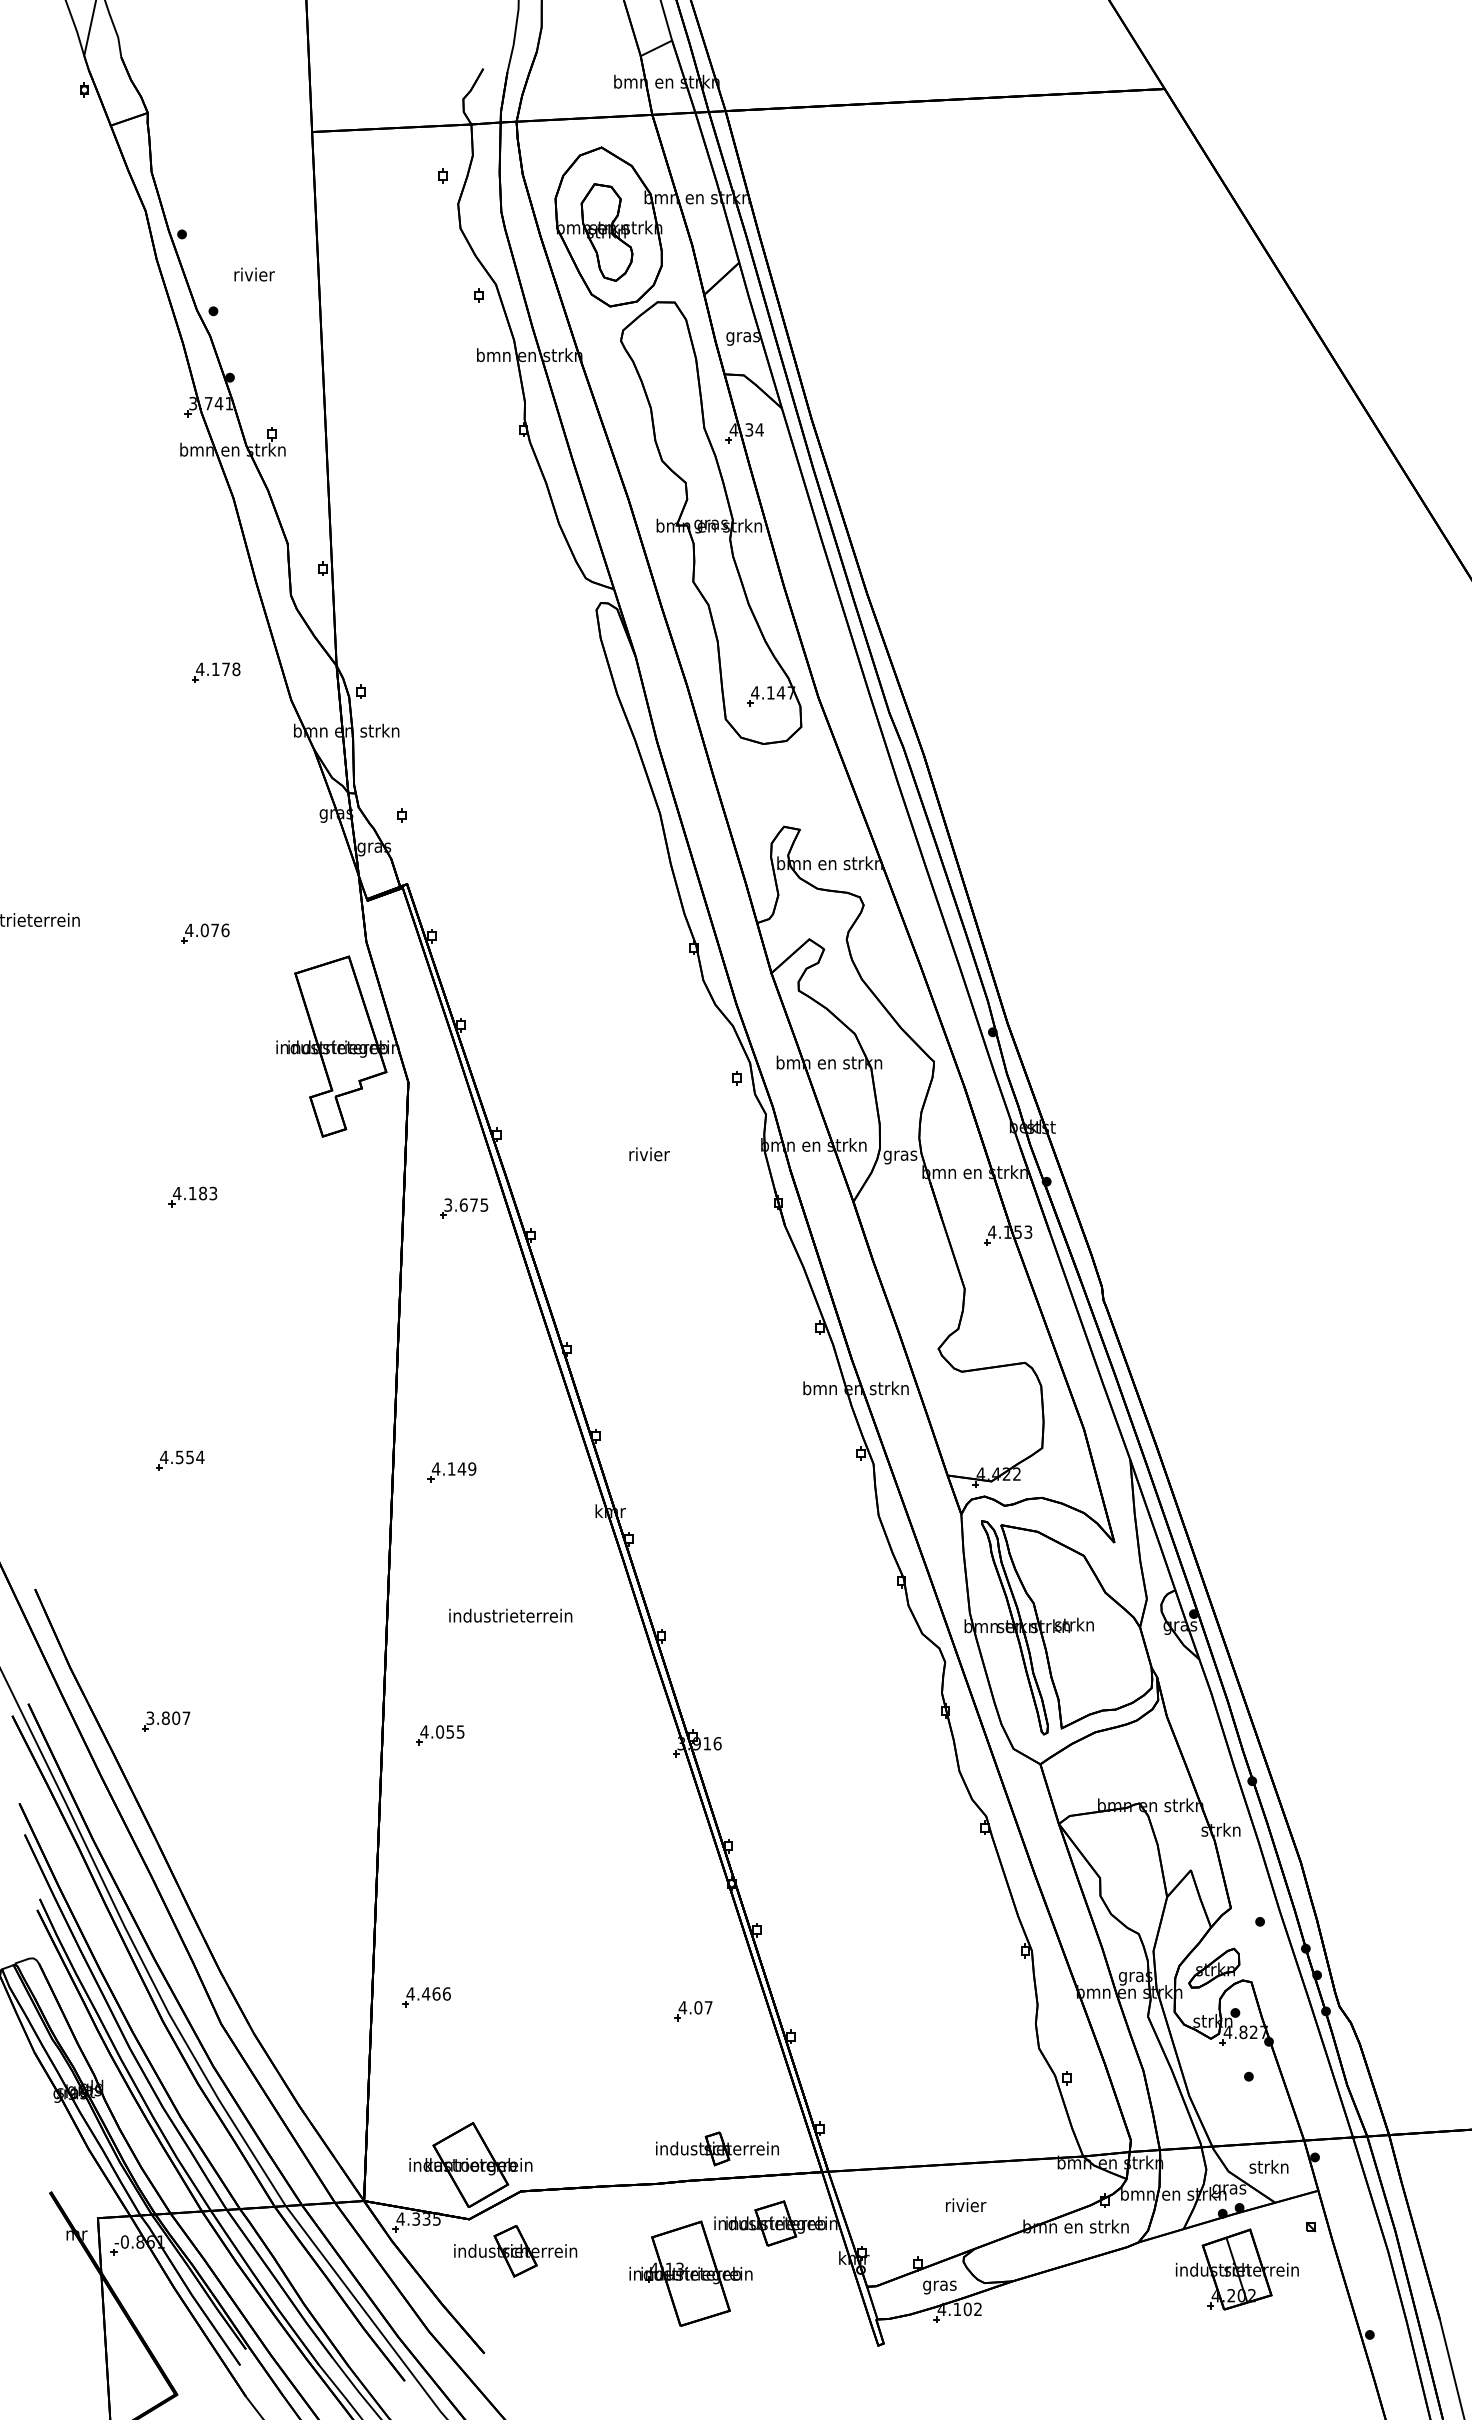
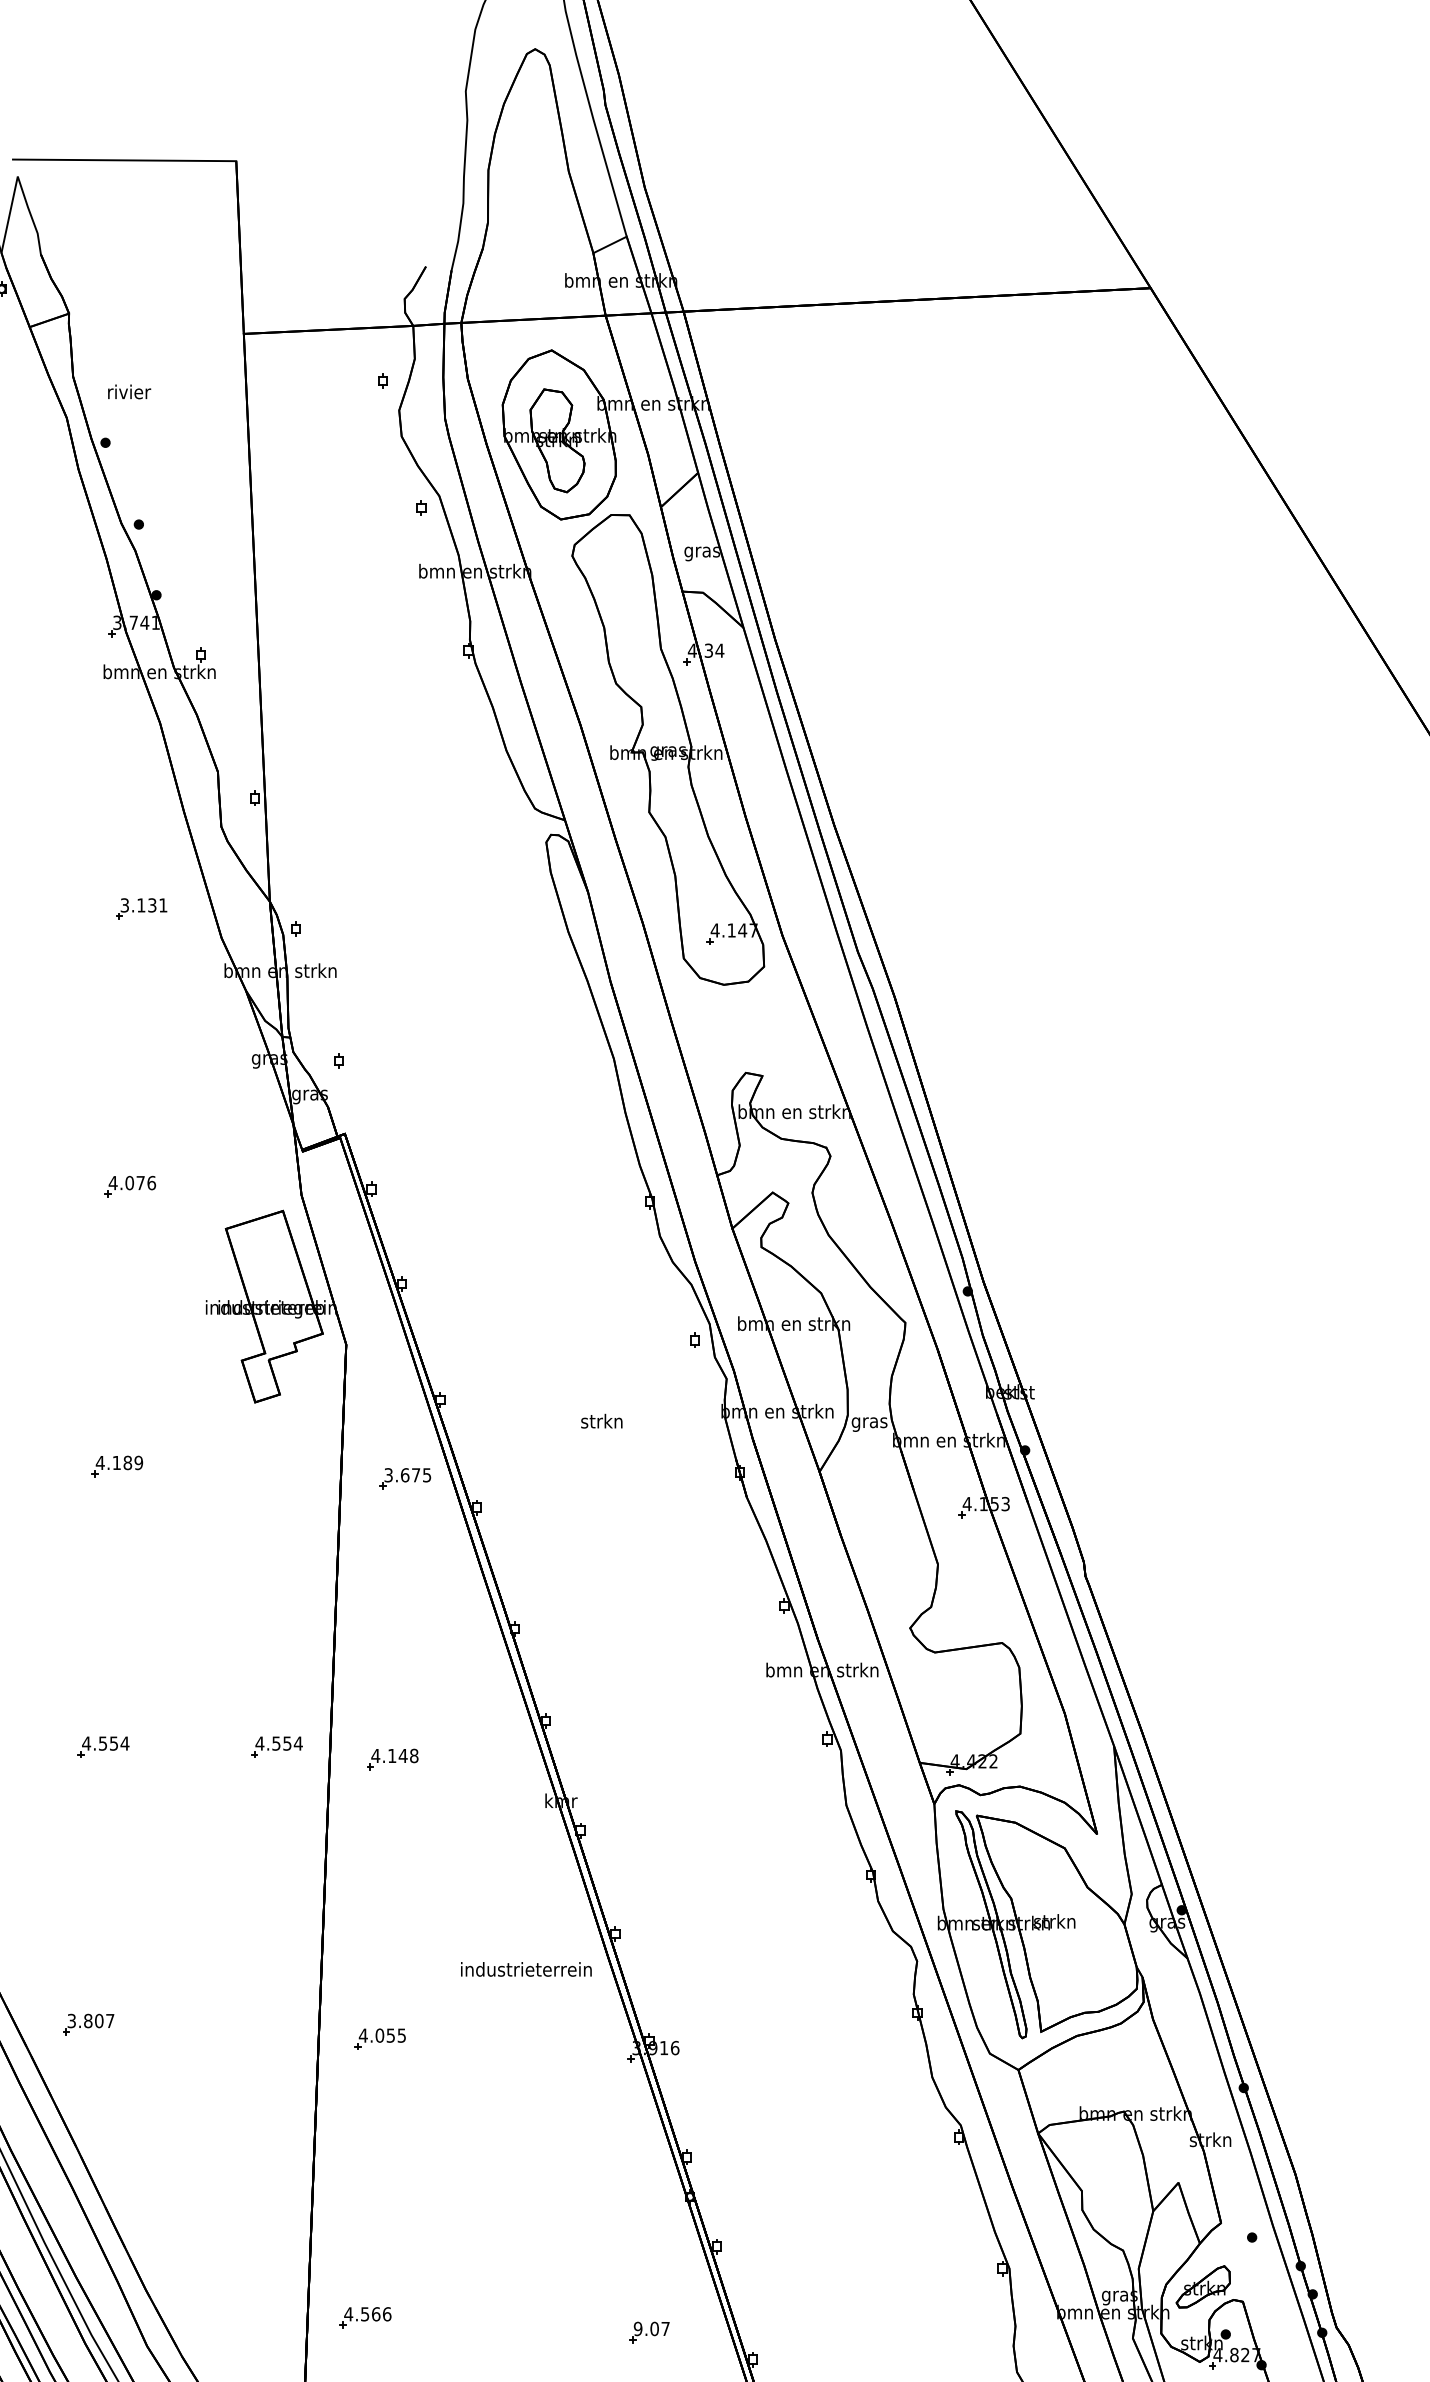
text: (254, 274) -> (129, 391), moved
text: (218, 669) -> (144, 905), 4.178 -> 3.131
text: (649, 1154) -> (602, 1421), rivier -> strkn
text: (213, 1193) -> (138, 1462), 4.183 -> 4.189
part: (343, 1460) -> (277, 1746), added
text: (472, 1468) -> (414, 1755), 4.149 -> 4.148
text: (510, 1615) -> (526, 1969), moved
text: (425, 1993) -> (364, 2313), 4.466 -> 4.566
text: (682, 2007) -> (637, 2328), 4.07 -> 9.07

